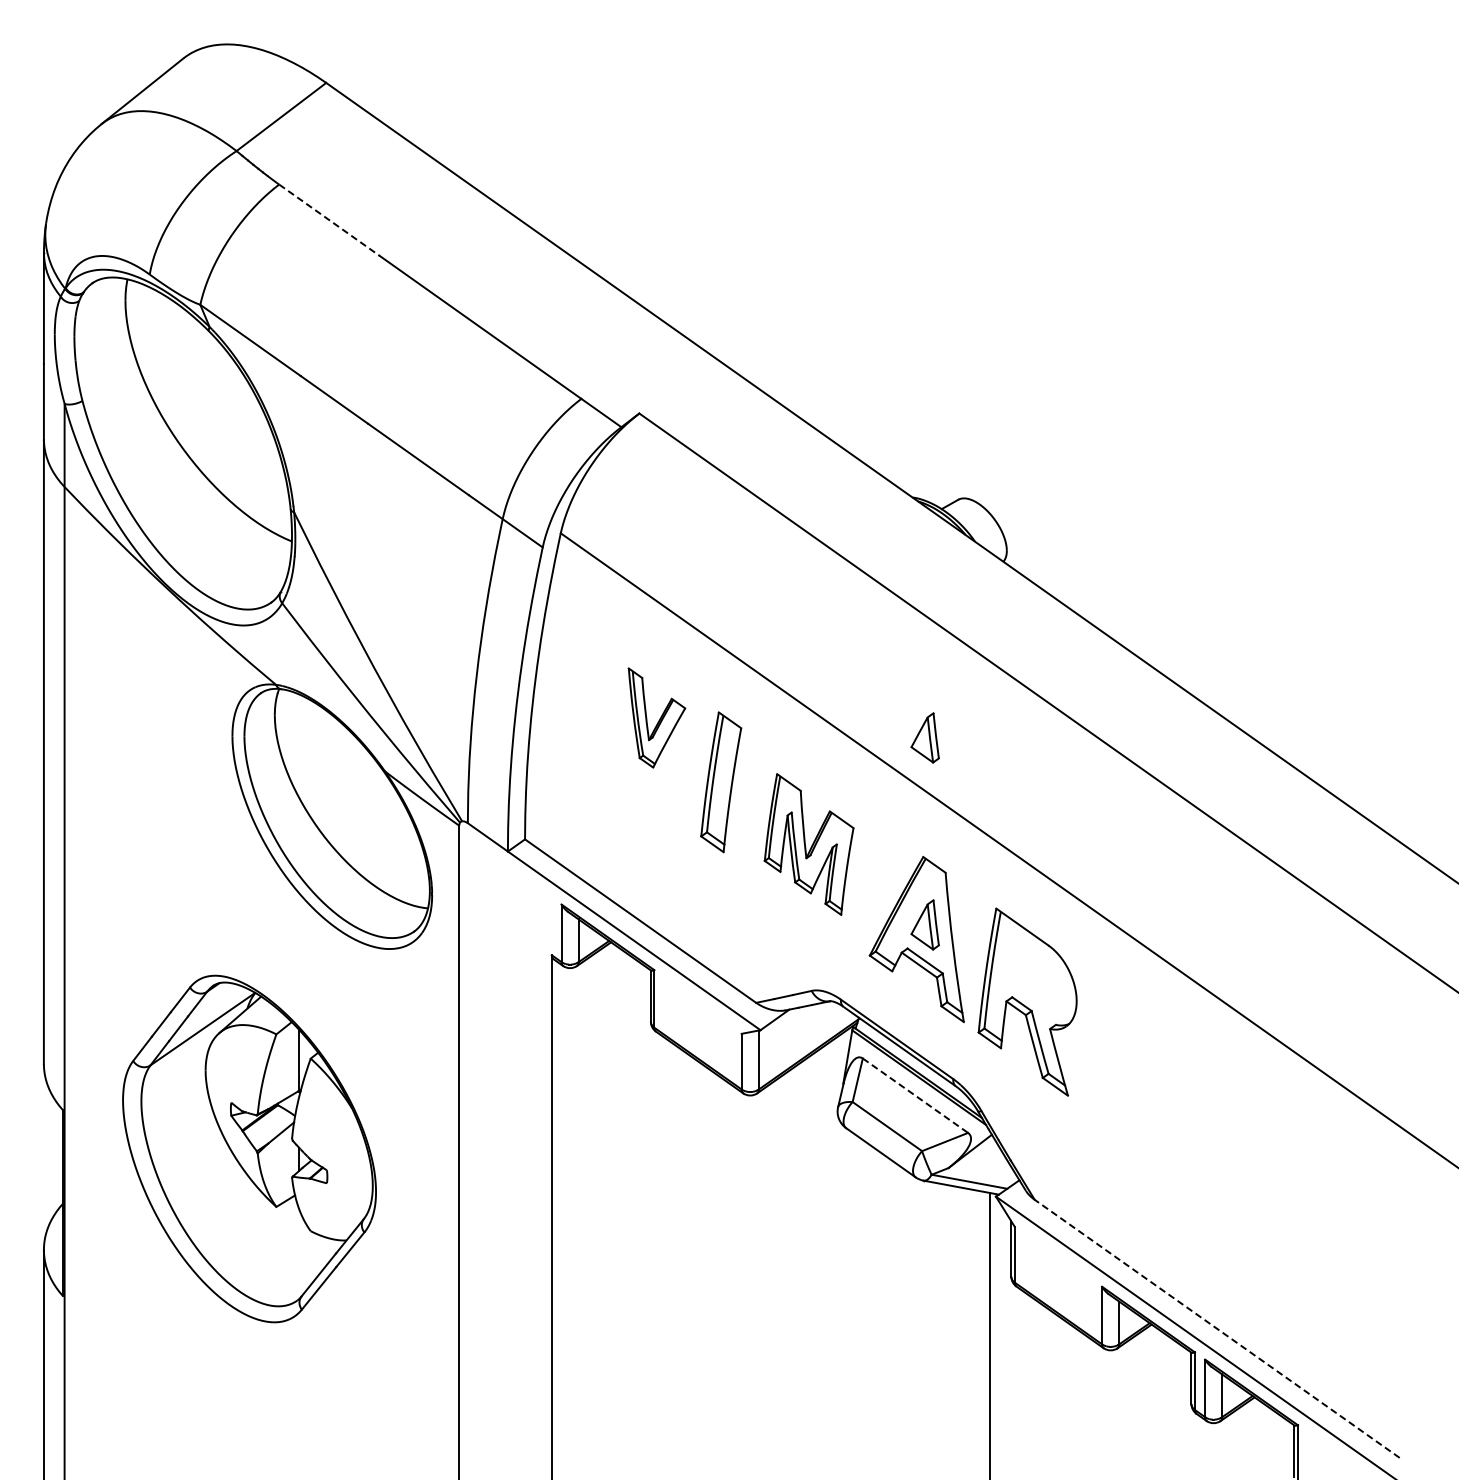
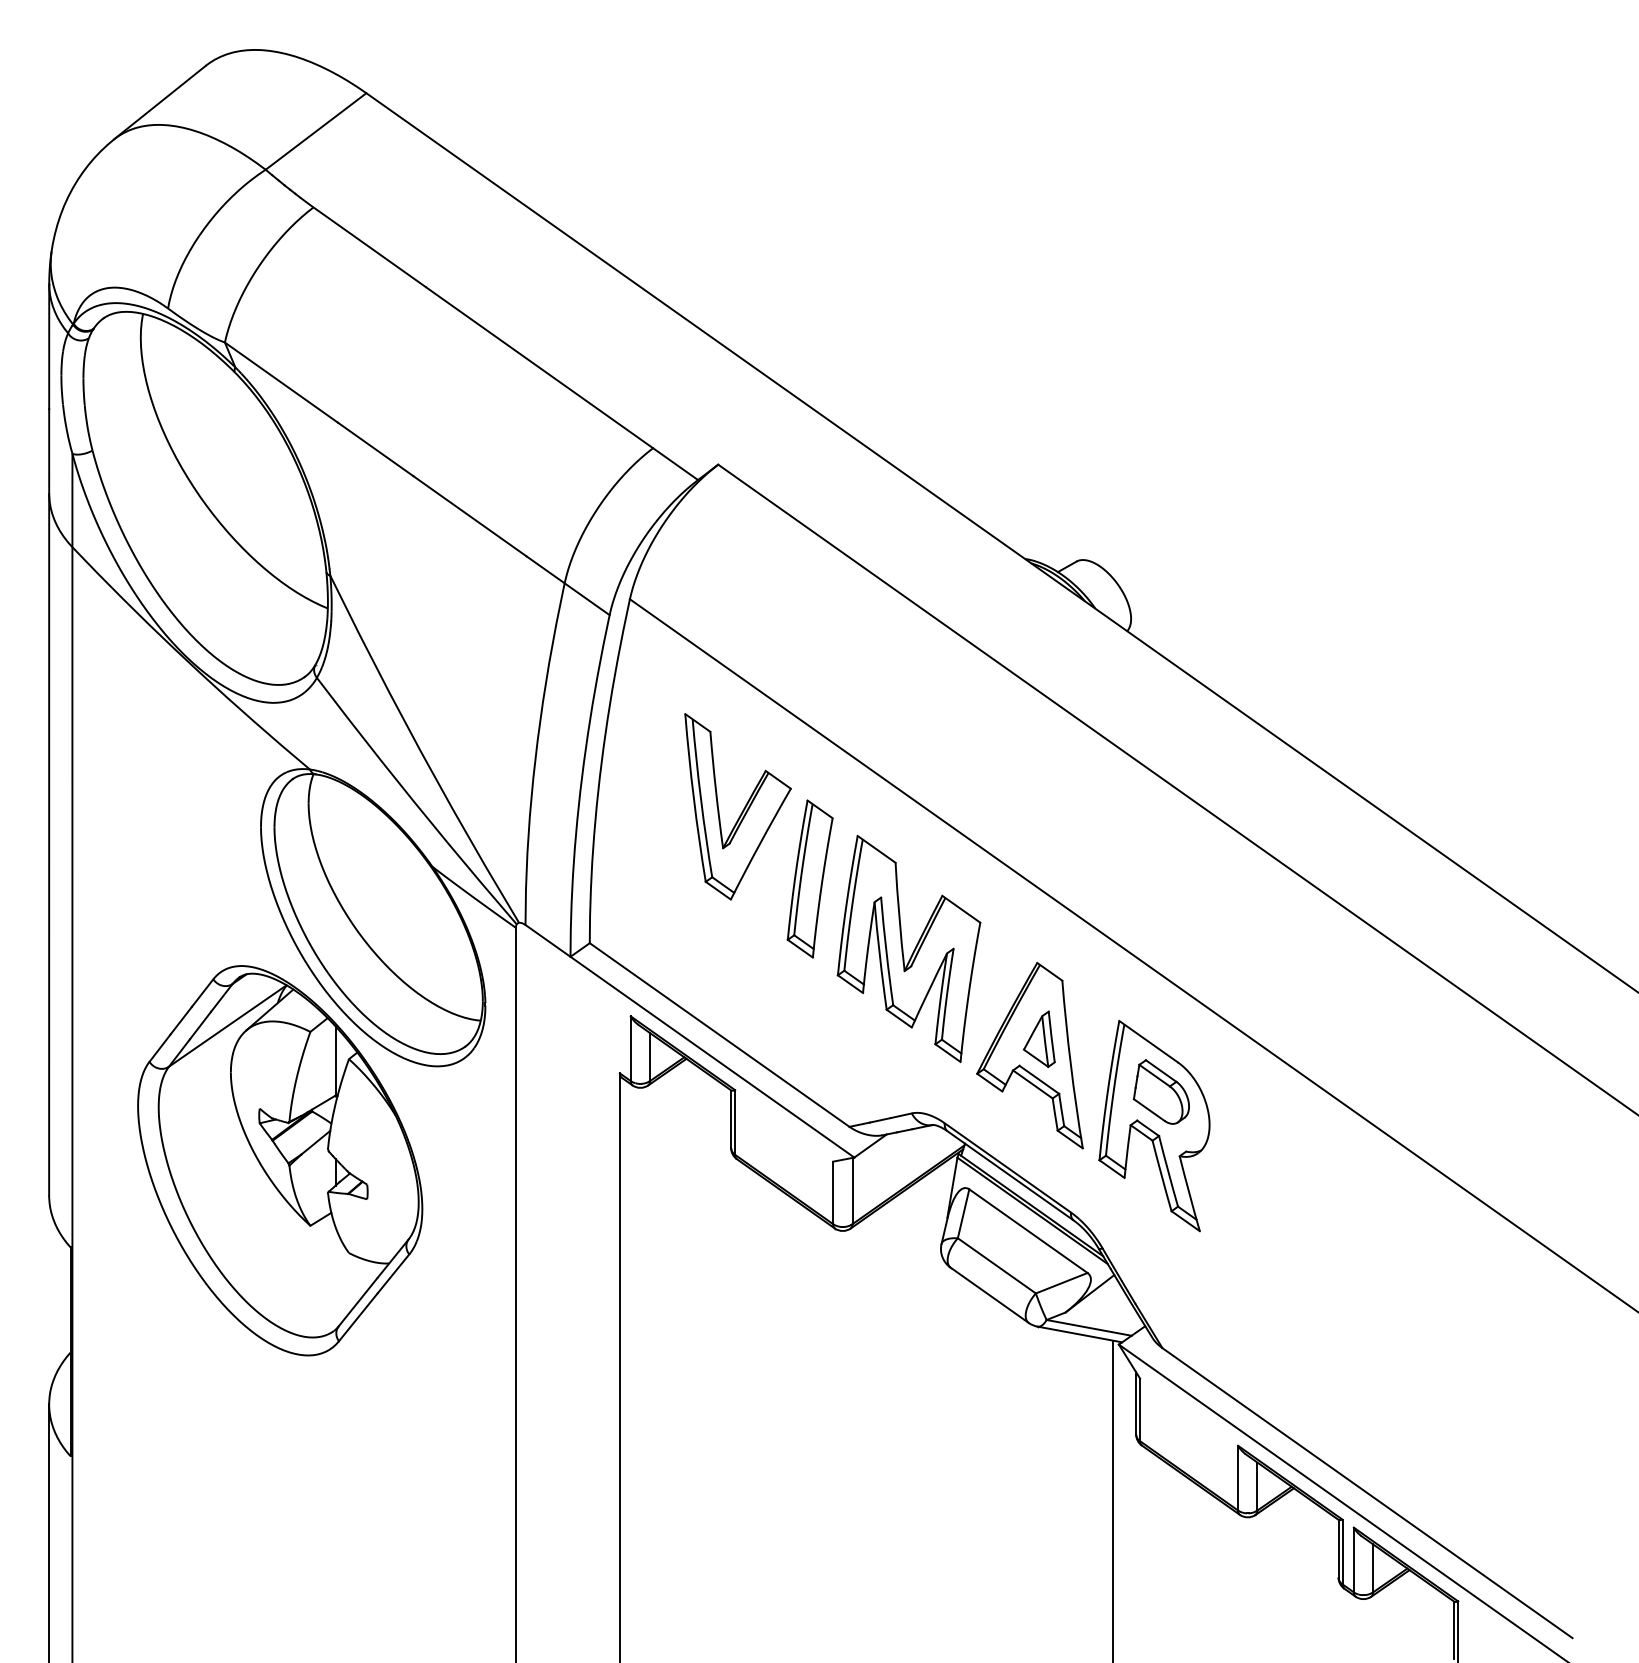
line: (328, 219) -> (368, 246), dashed -> solid
part: (656, 717) -> (737, 806), size x1.67
part: (924, 737) -> (1038, 828), removed
part: (808, 844) -> (908, 948), size x1.43
part: (1033, 971) -> (1161, 1091), added
line: (915, 1096) -> (1028, 1232), dashed -> solid
part: (249, 1148) -> (280, 1160), moved
line: (1217, 1328) -> (1367, 1492), dashed -> solid

